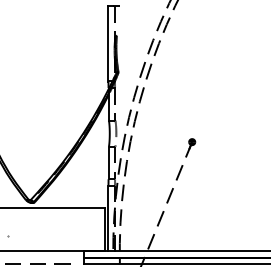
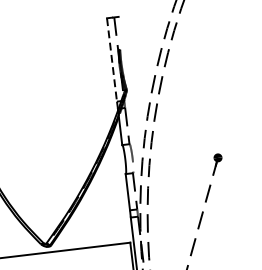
line: (108, 44) -> (112, 60), solid -> dashed

